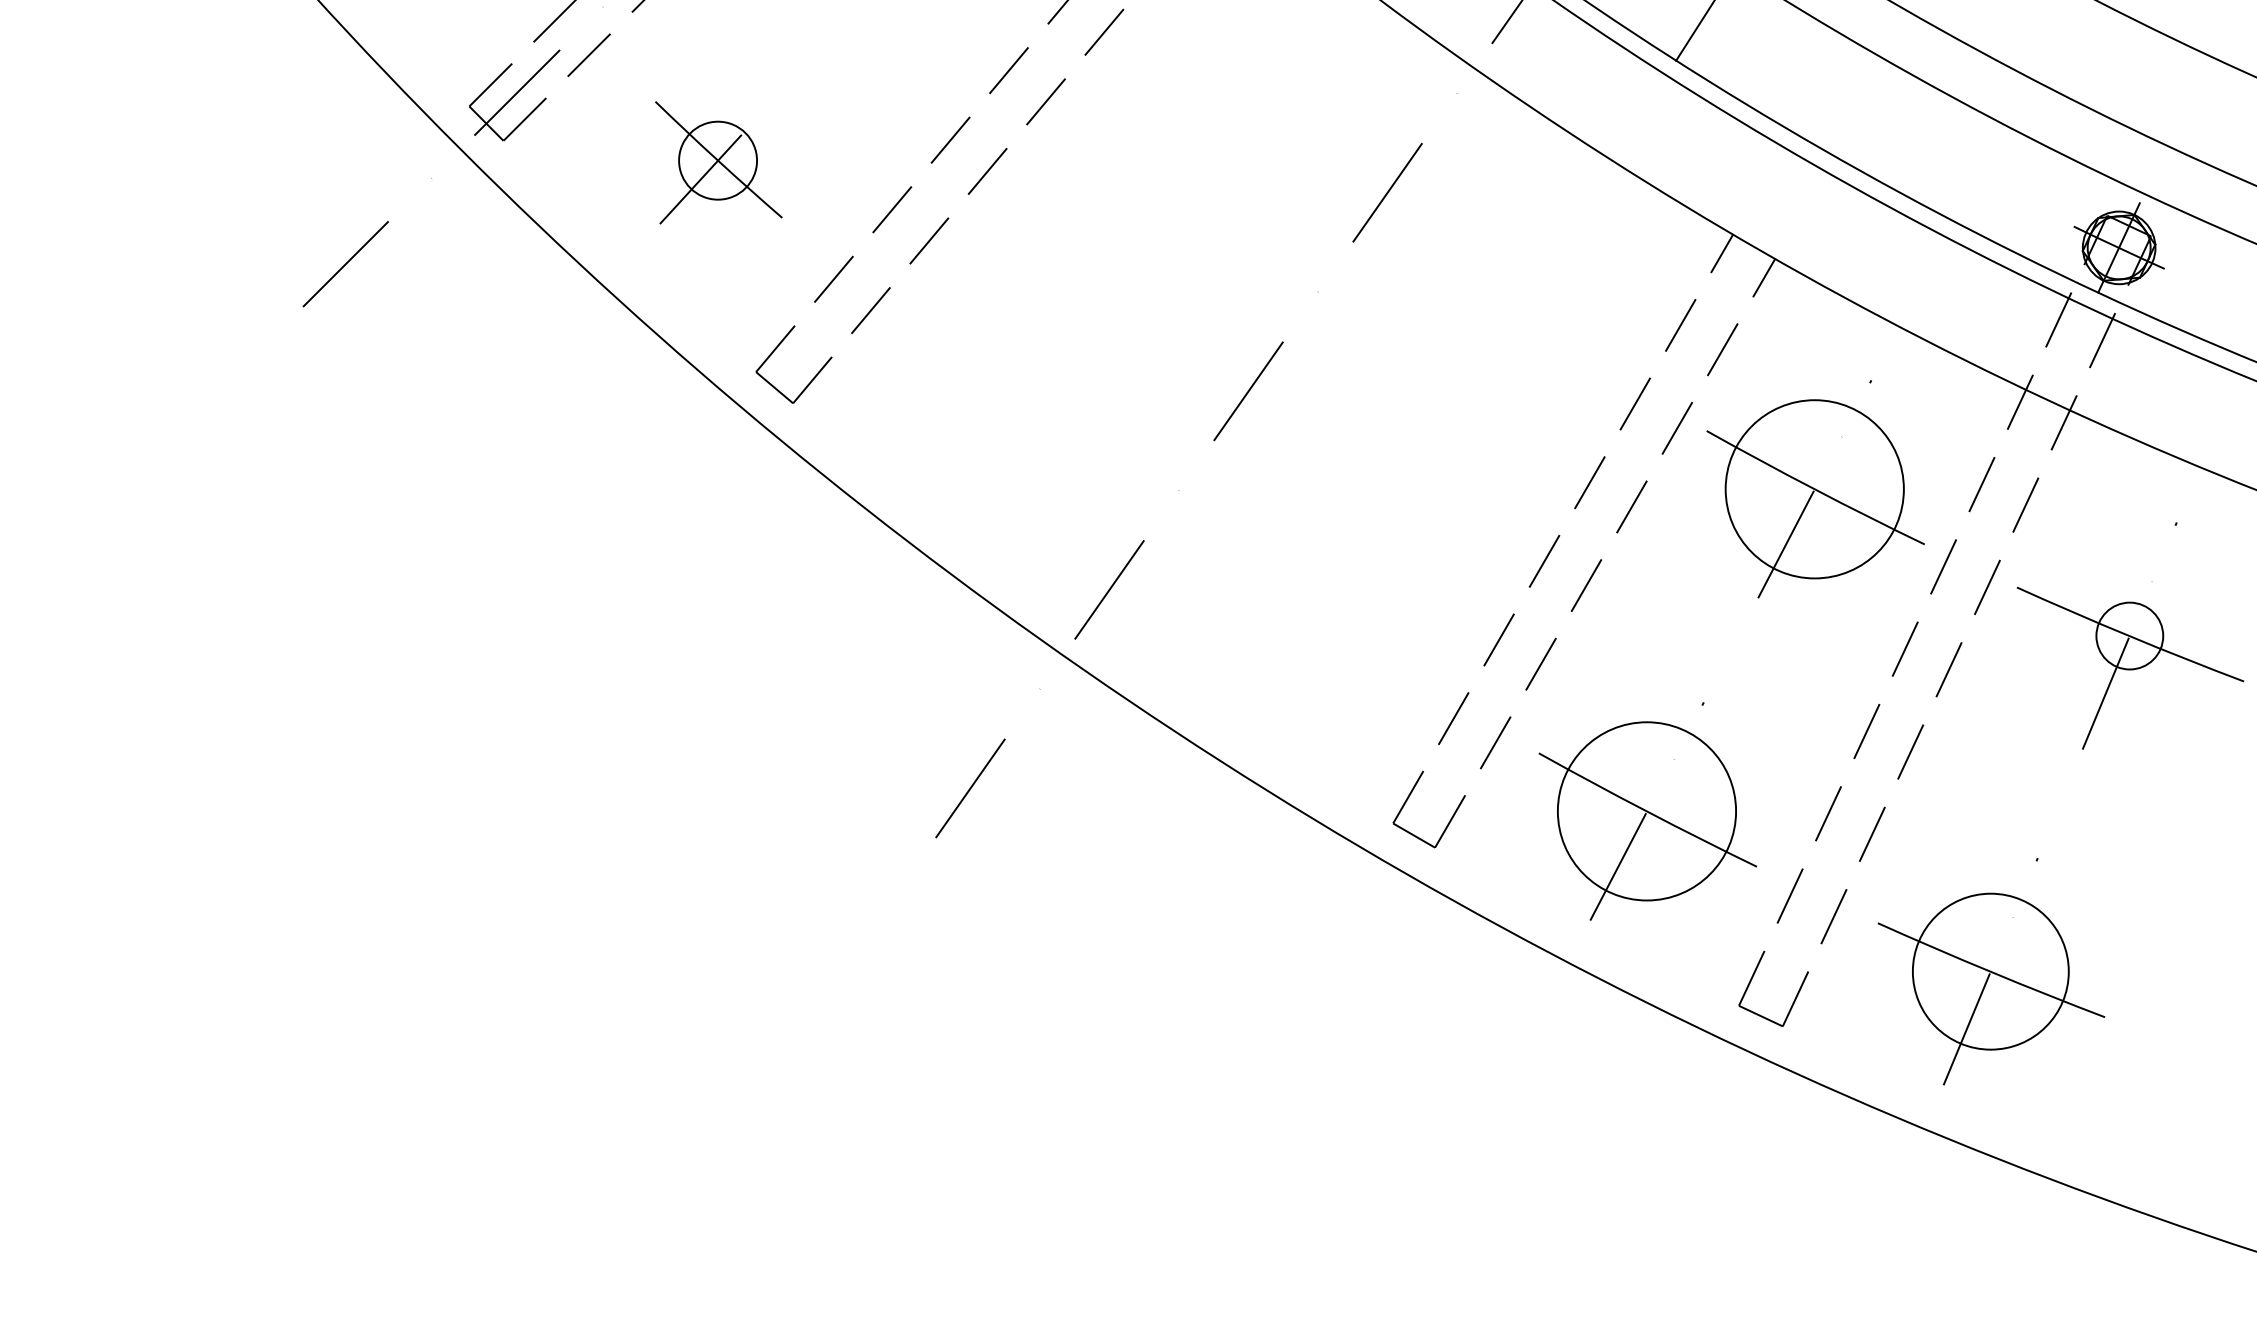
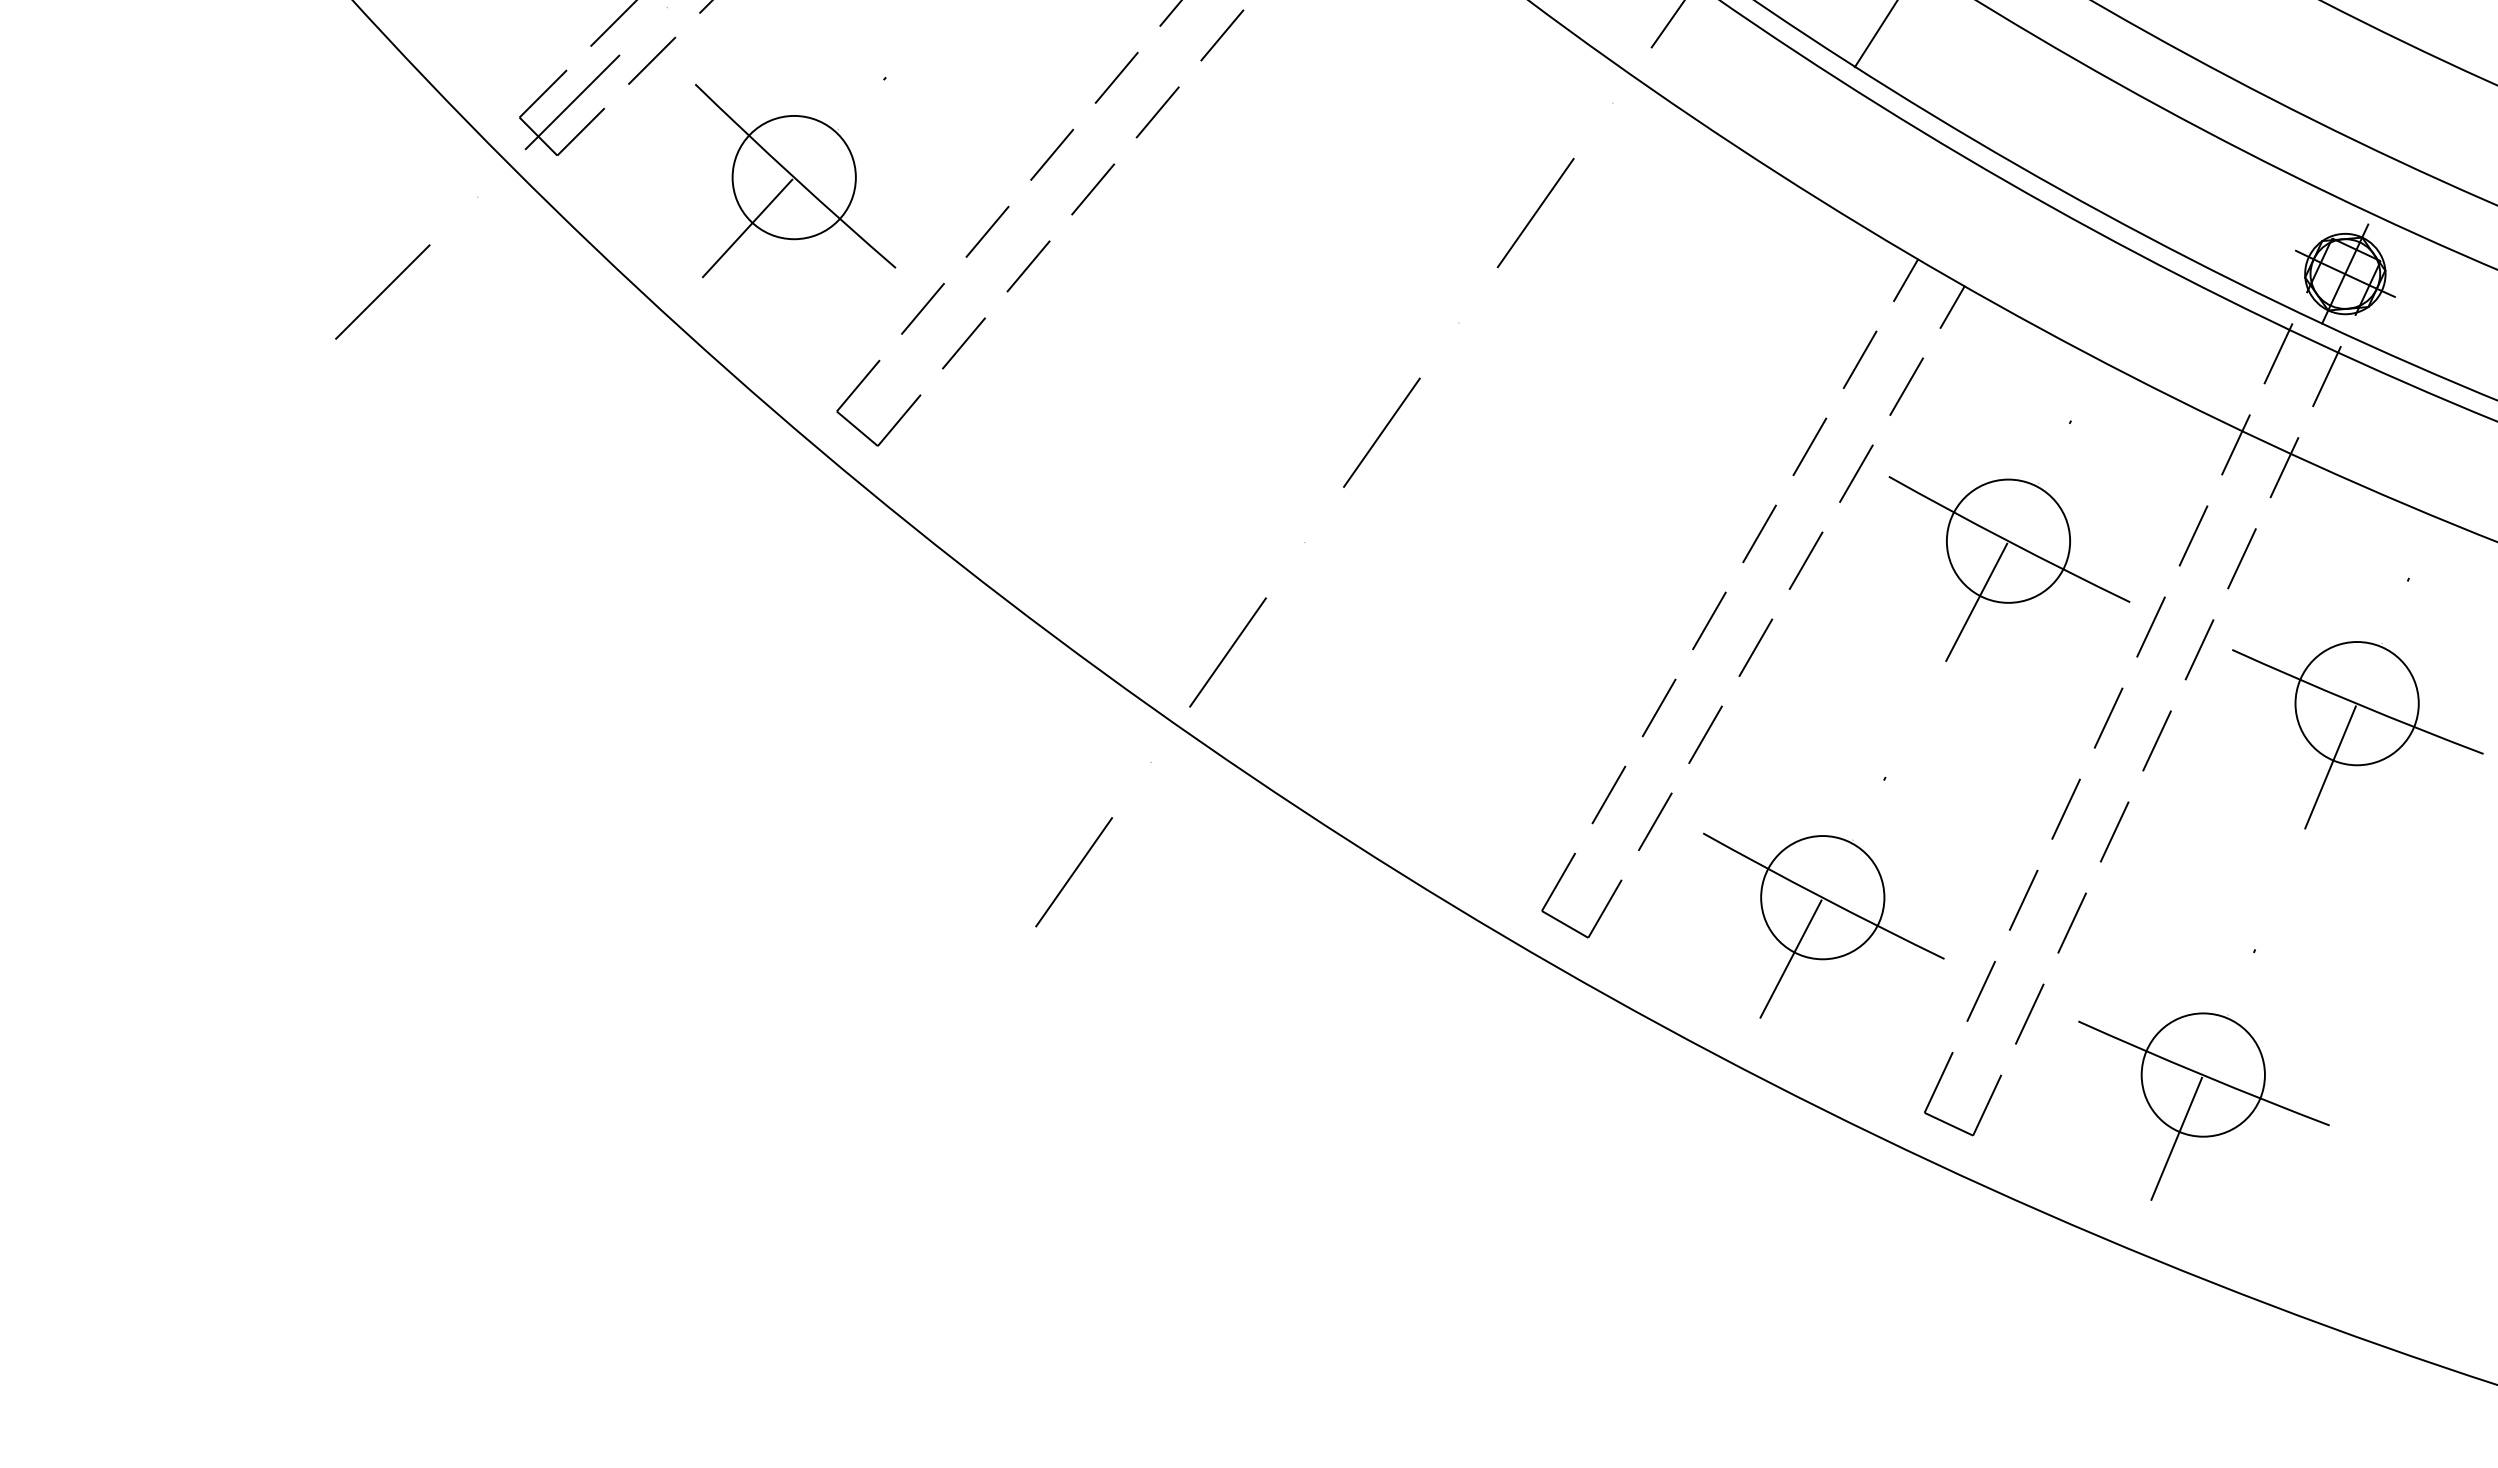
part: (718, 160) -> (795, 177), size x1.43
circle: (1814, 488) -> (2008, 540), size x0.62
circle: (2129, 635) -> (2356, 703), size x1.67
circle: (1646, 811) -> (1822, 897), size x0.62
circle: (1990, 971) -> (2202, 1074), size x0.71

